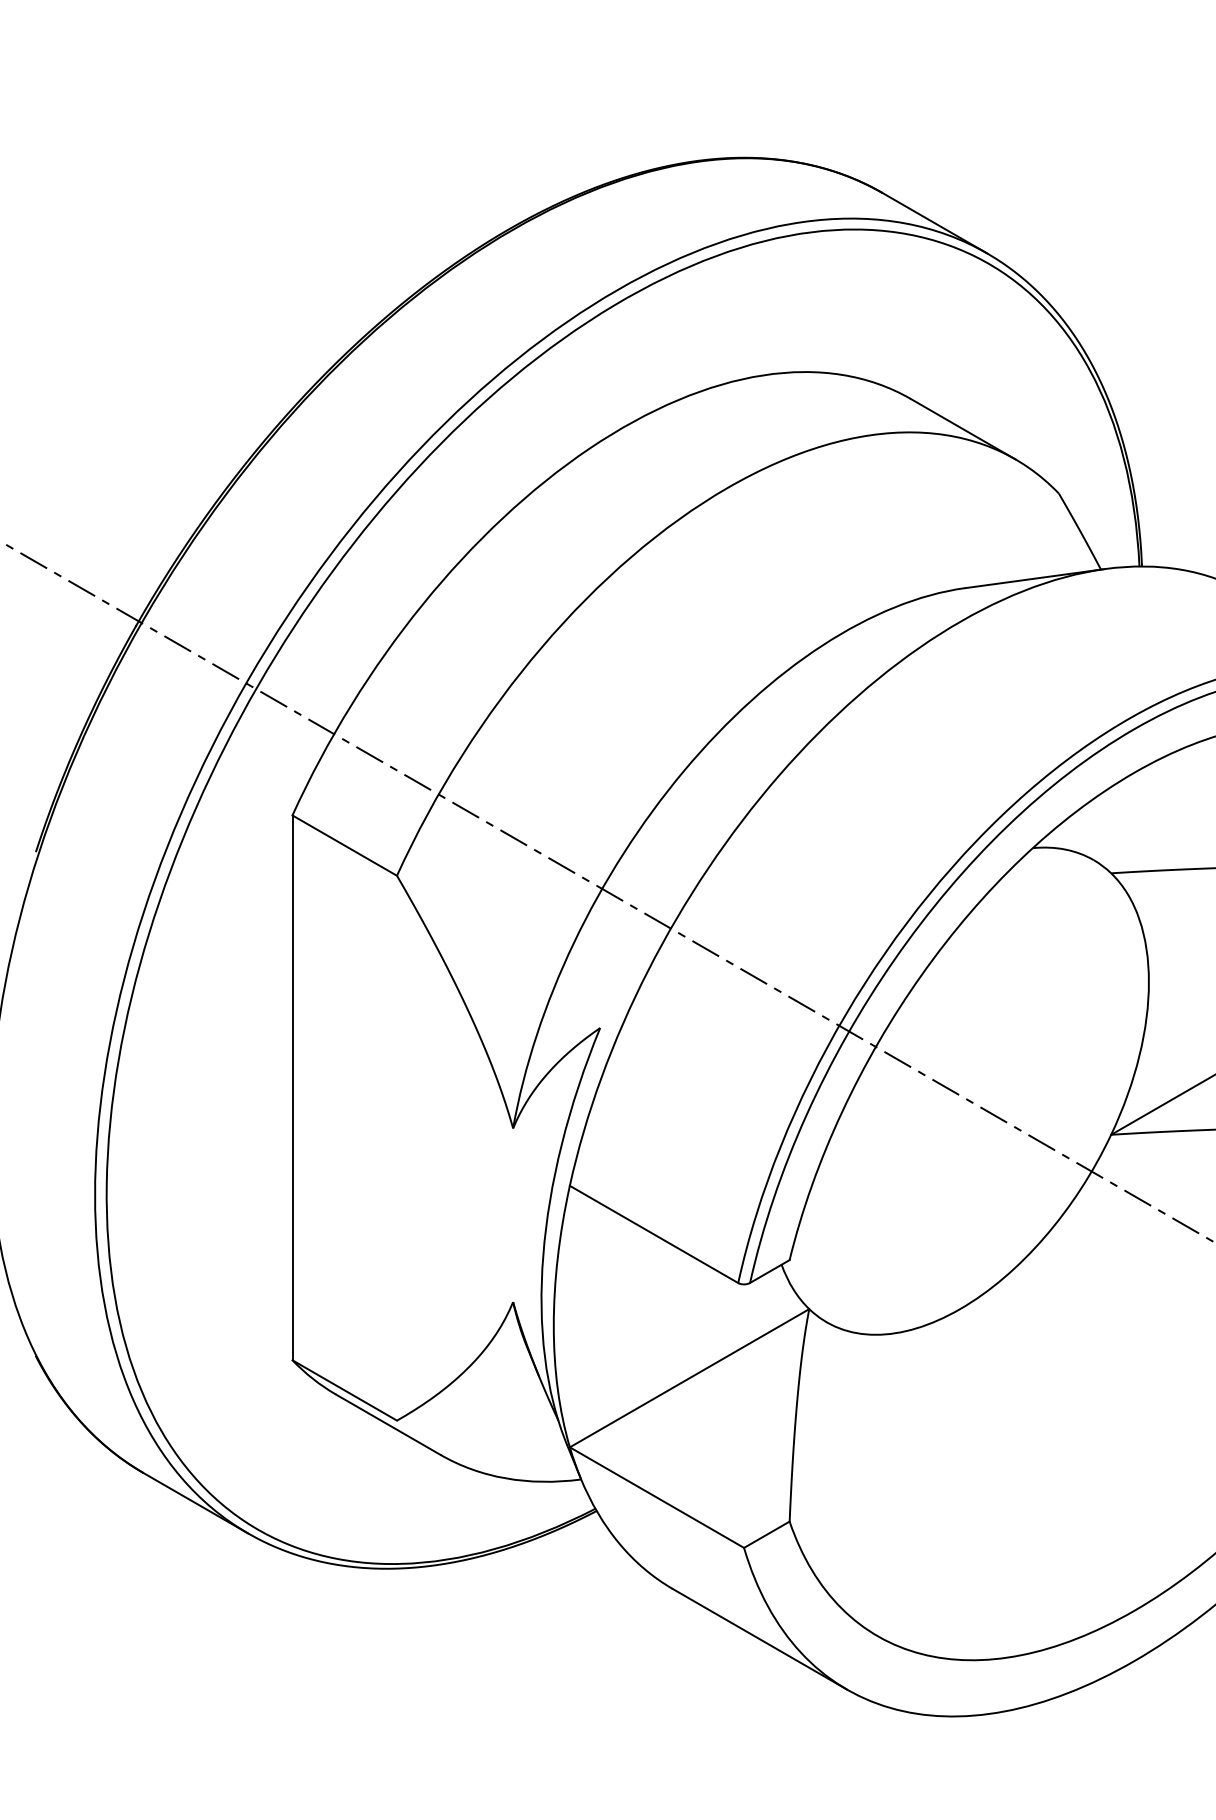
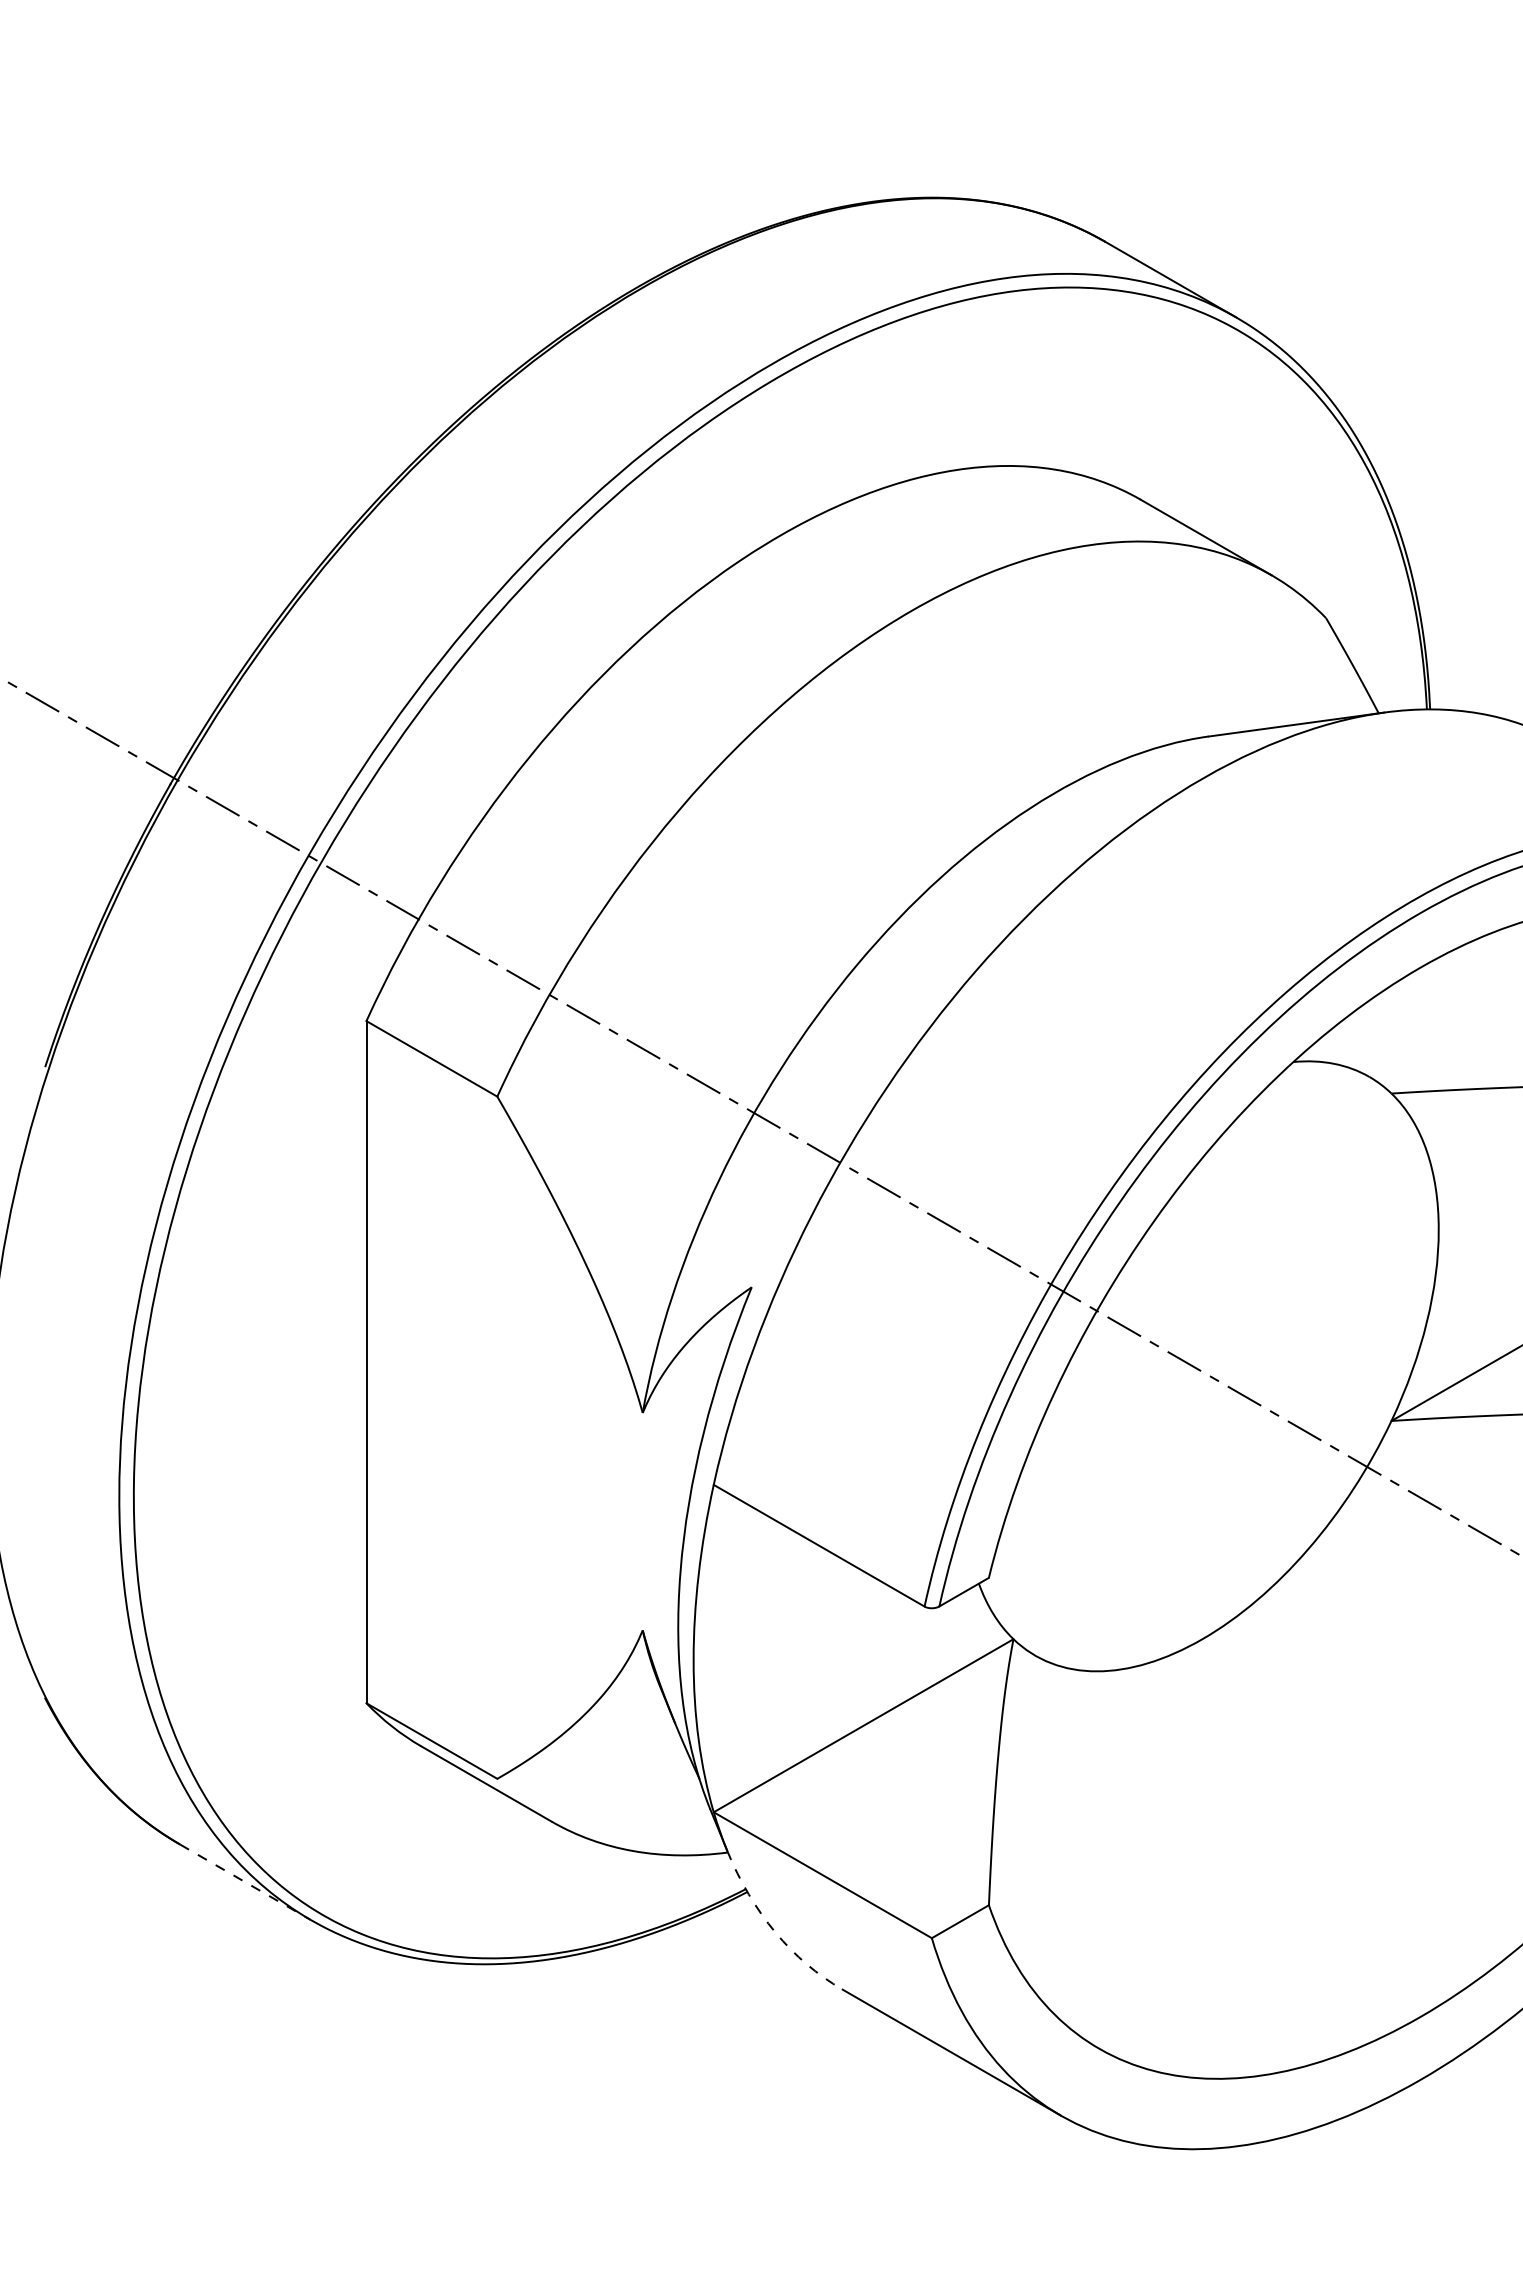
line: (195, 1503) -> (245, 1882), solid -> dashed
arc: (617, 1541) -> (773, 1930), solid -> dashed

